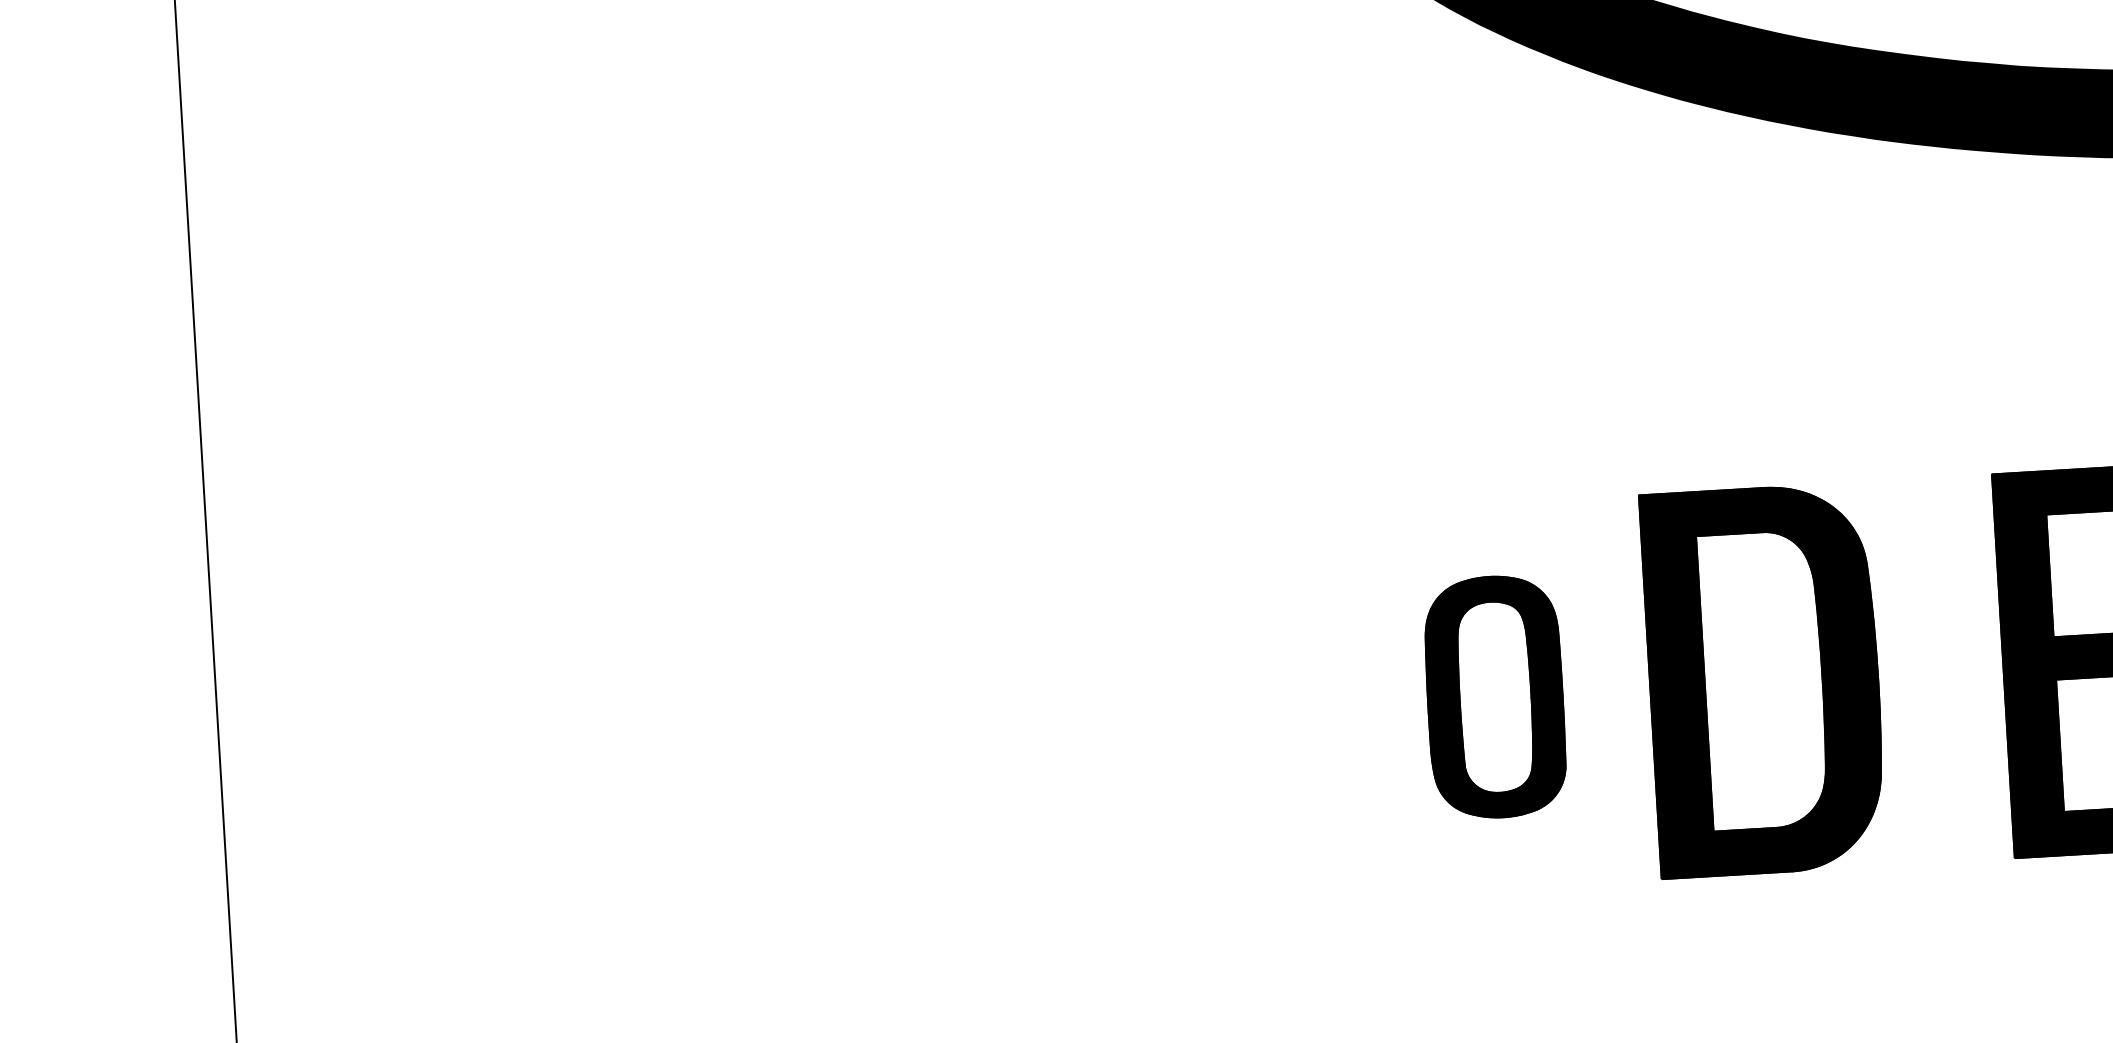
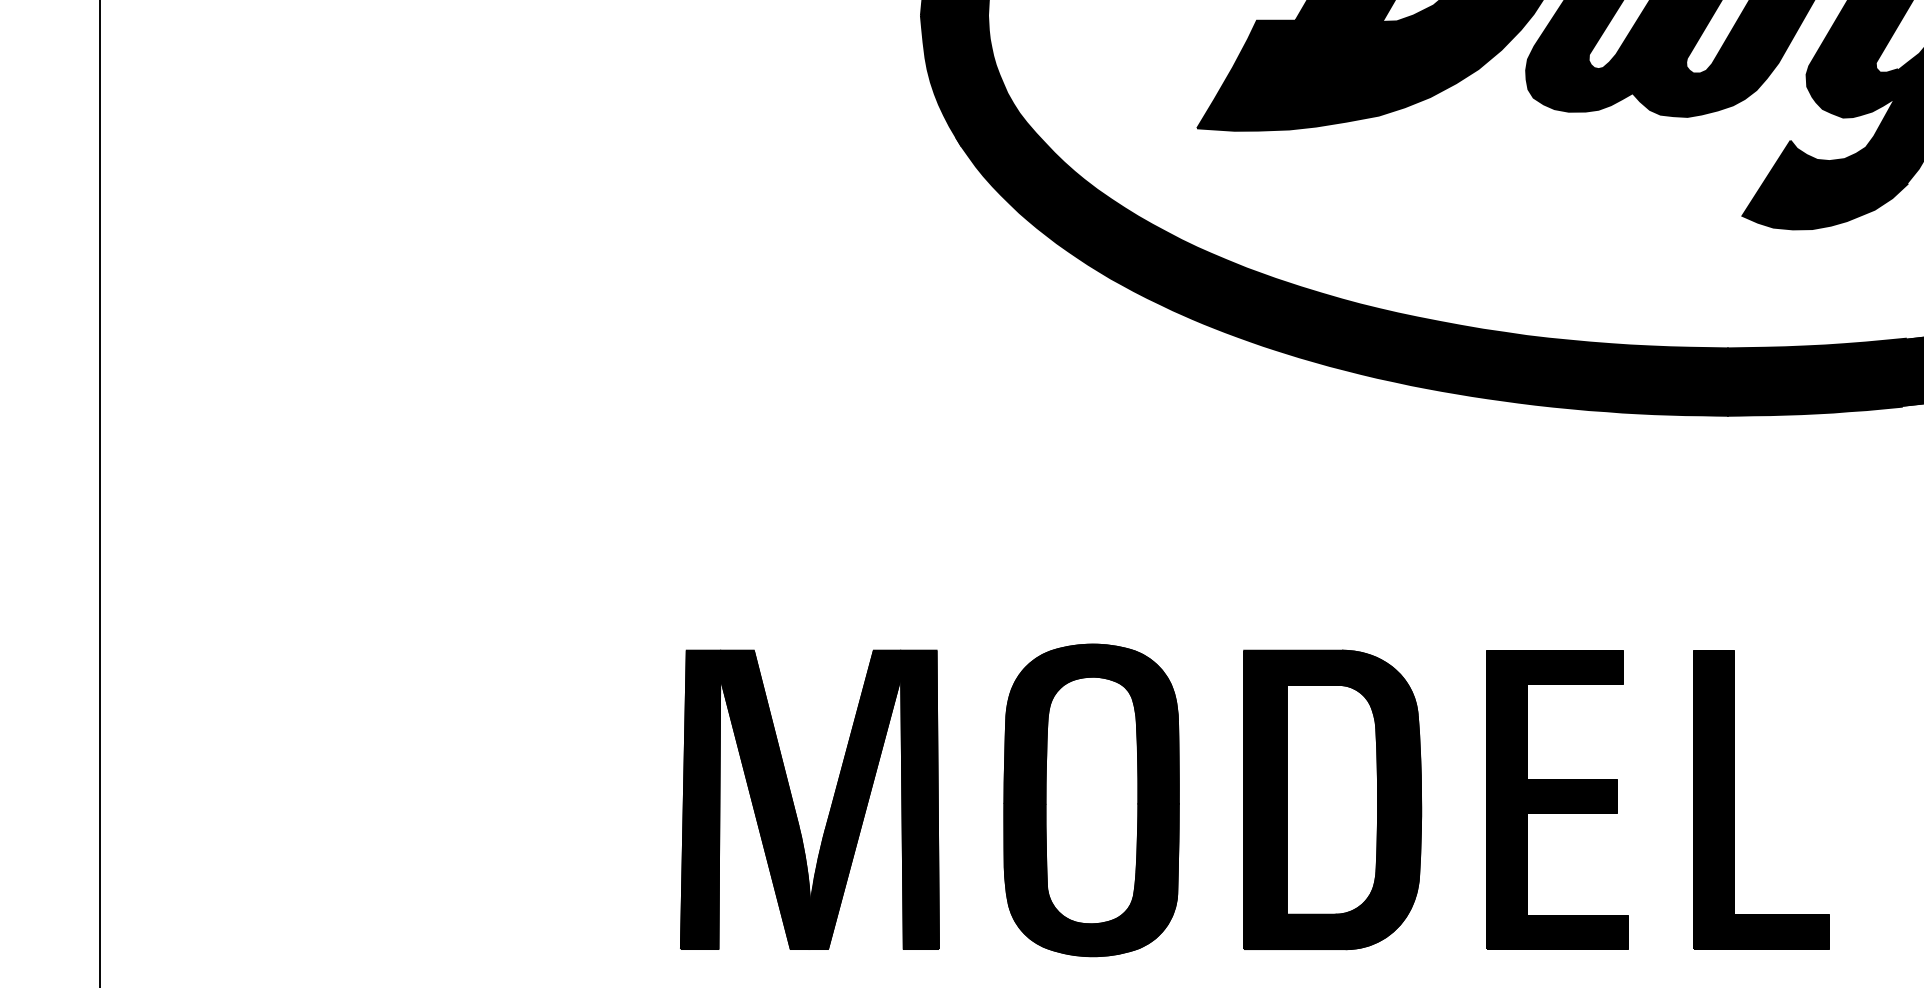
part: (1763, 679) -> (1332, 799), moved
part: (1495, 697) -> (1091, 800), size x1.67
part: (1112, 721) -> (793, 801), added

